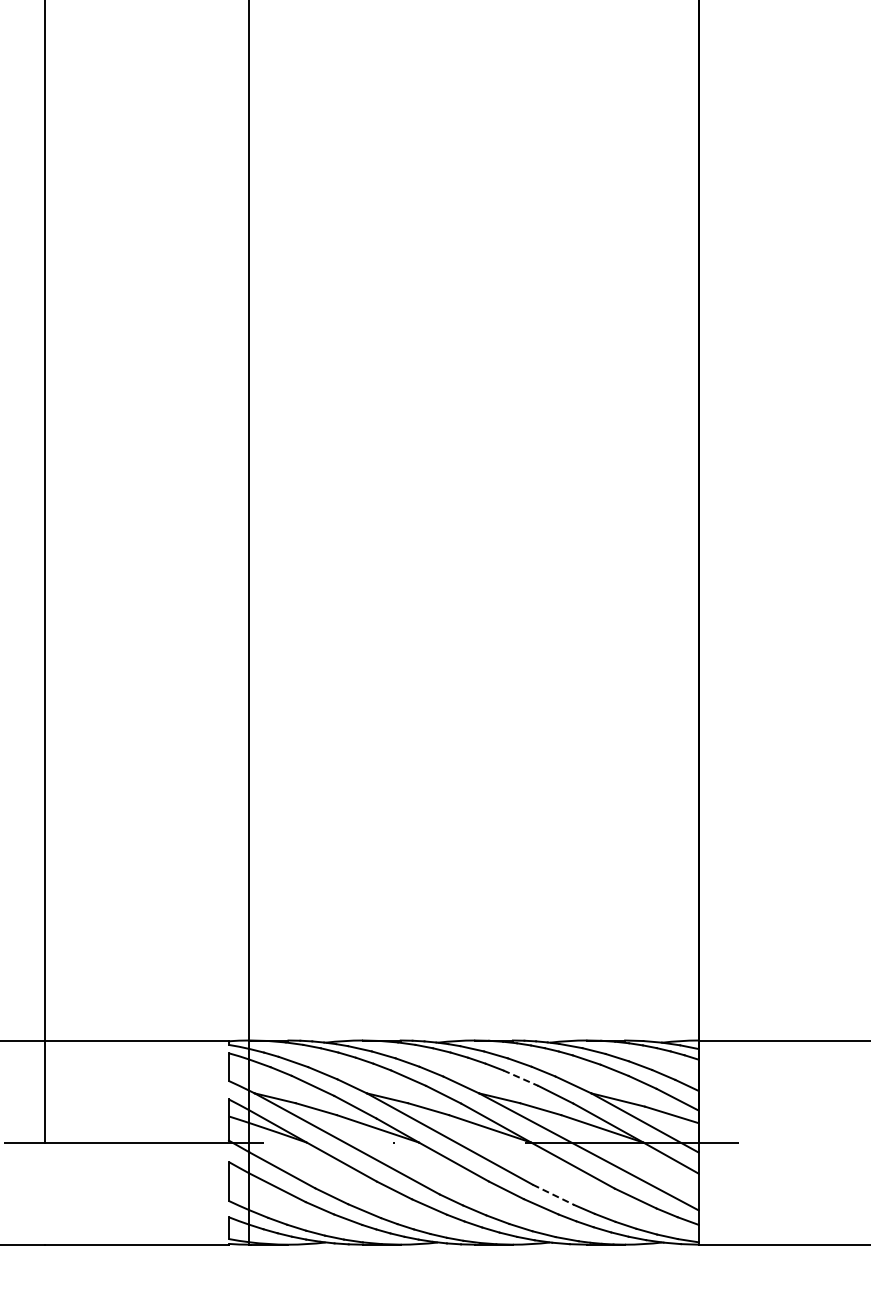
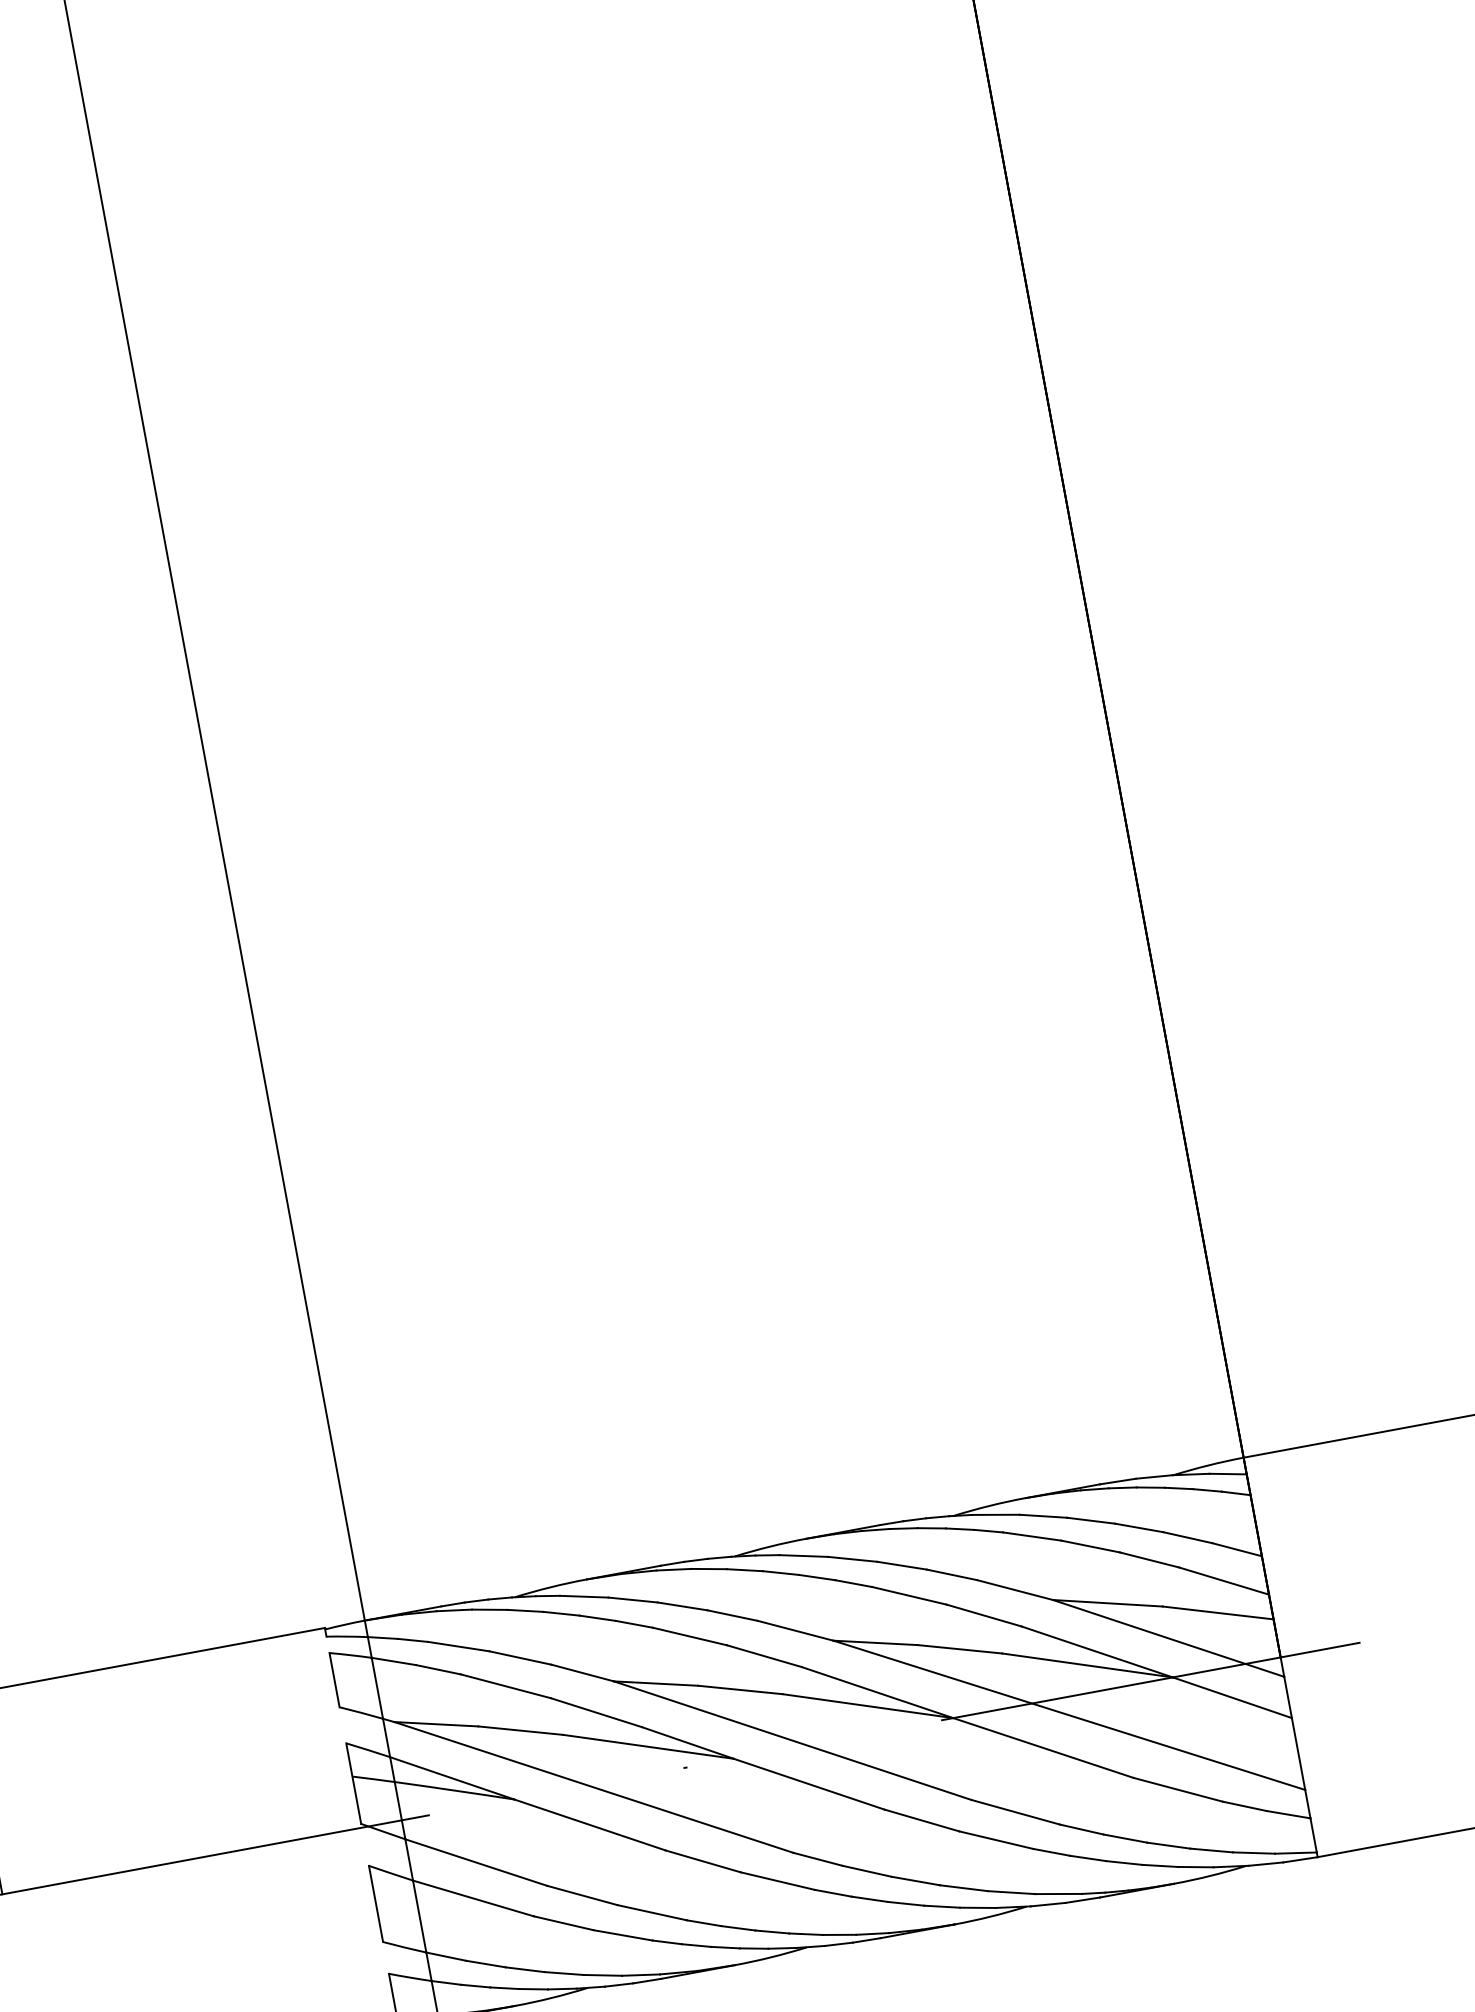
line: (521, 1078) -> (911, 1596), dashed -> solid
line: (553, 1195) -> (1016, 1813), dashed -> solid

